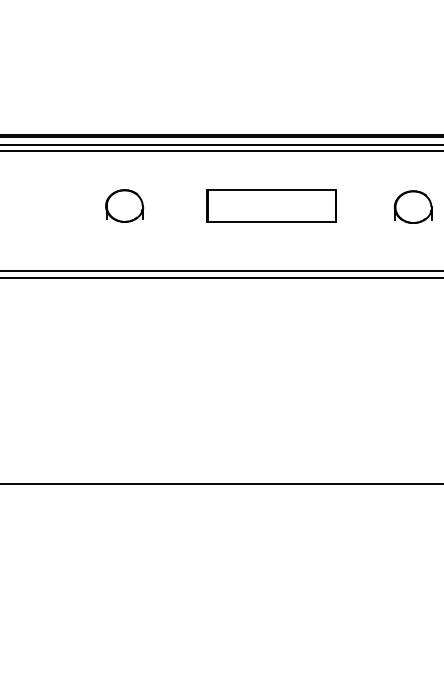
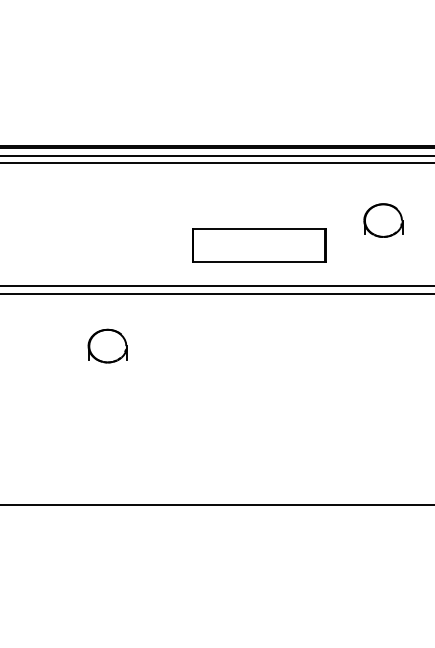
part: (124, 205) -> (107, 345), moved
part: (271, 205) -> (258, 244), moved
part: (412, 206) -> (382, 219), moved

